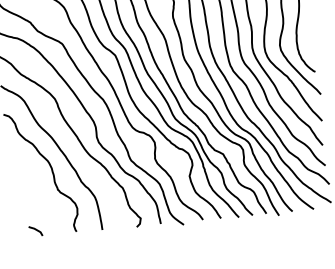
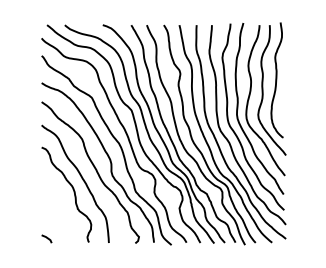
curve: (35, 230) -> (46, 238), moved

